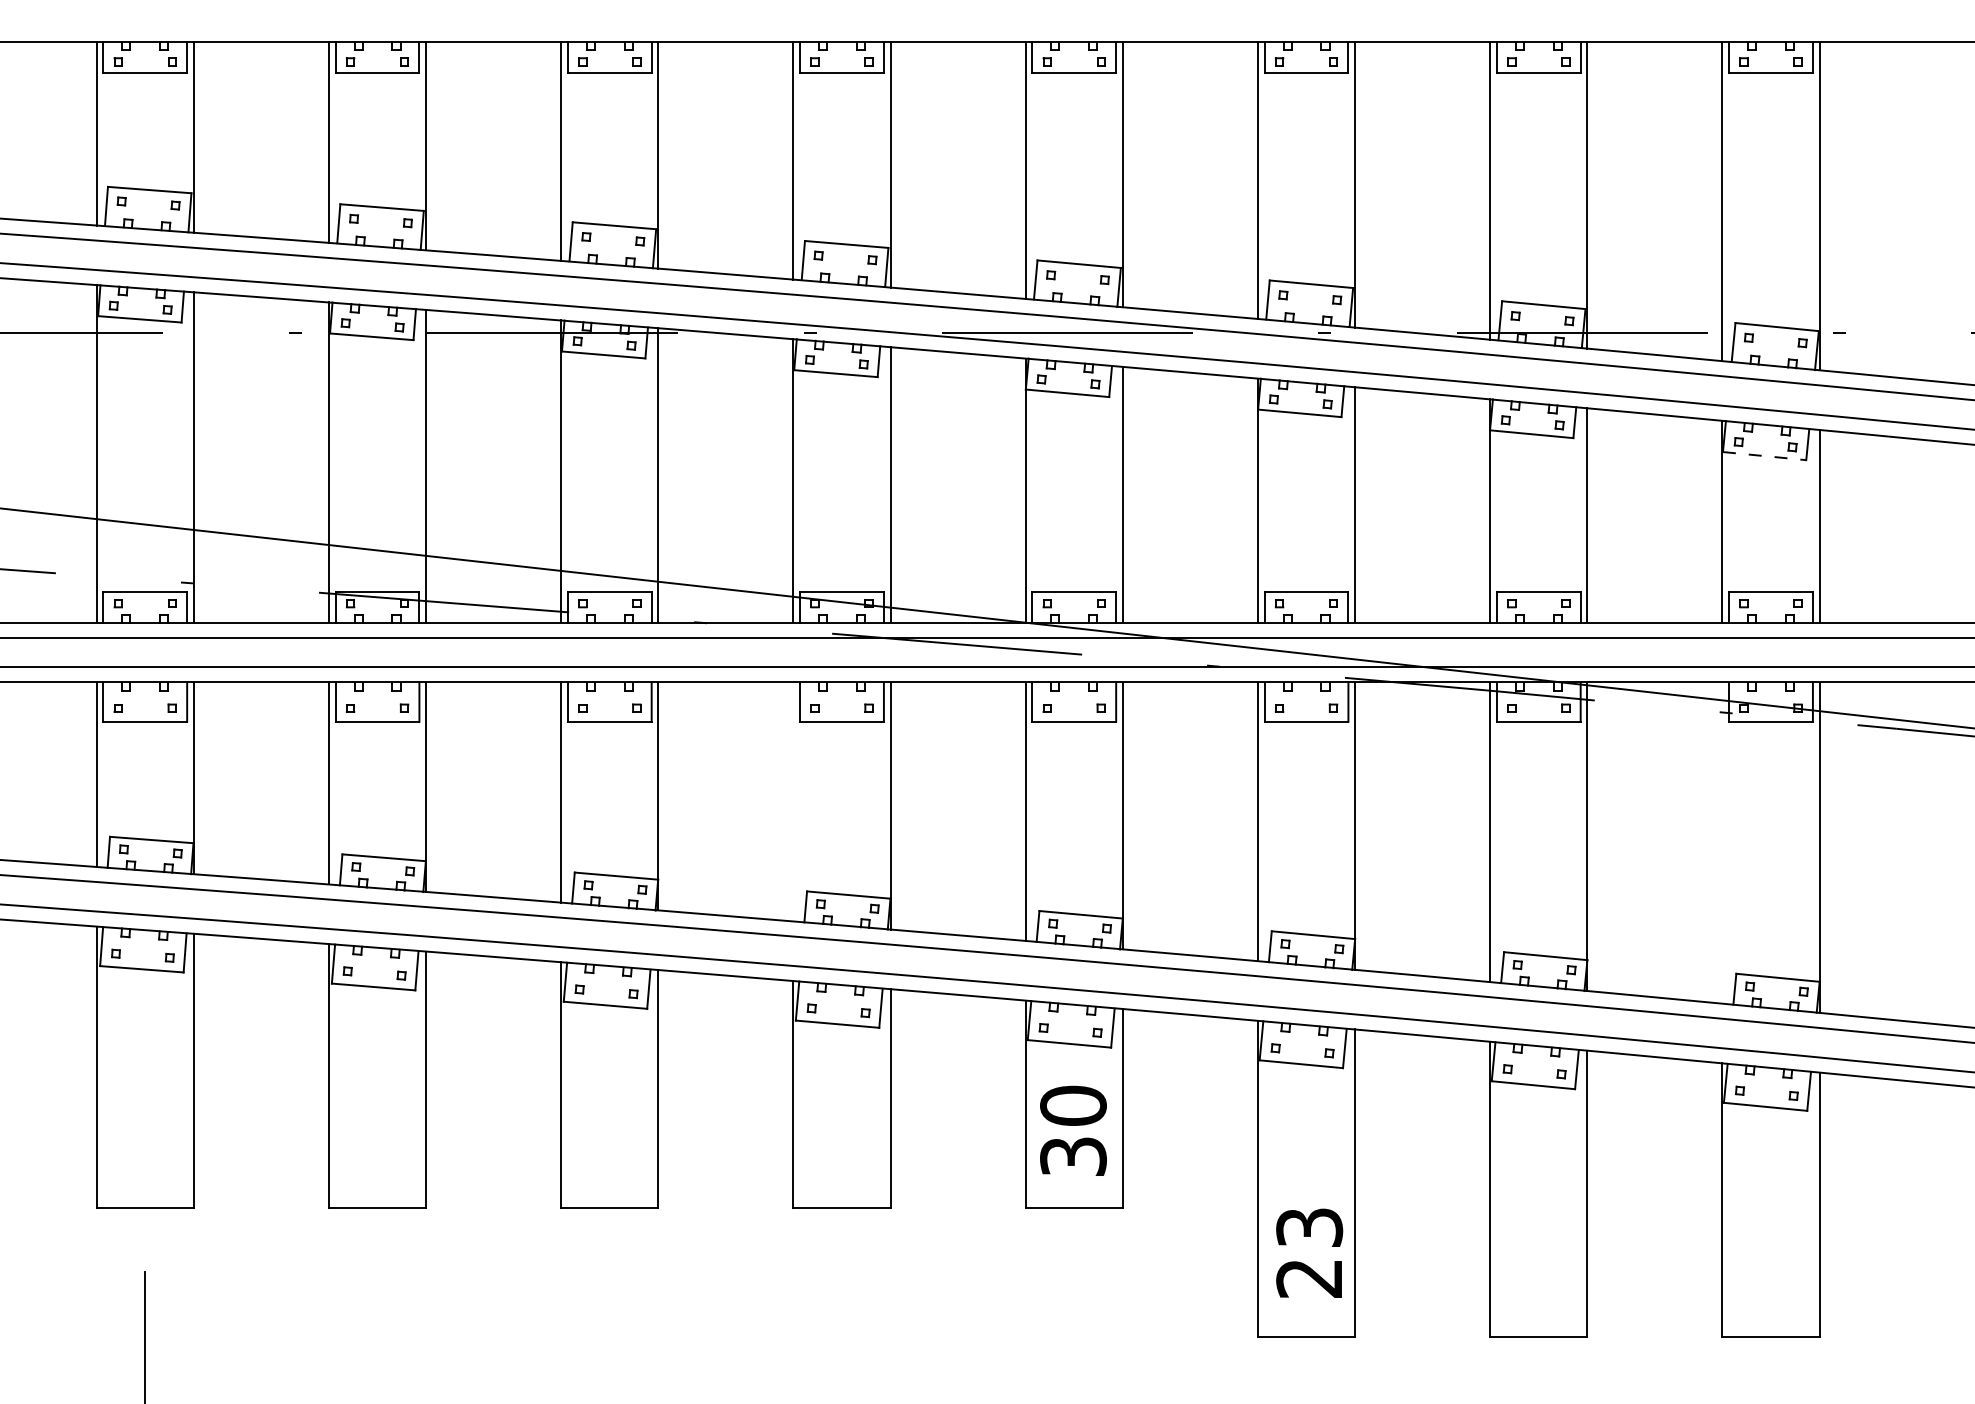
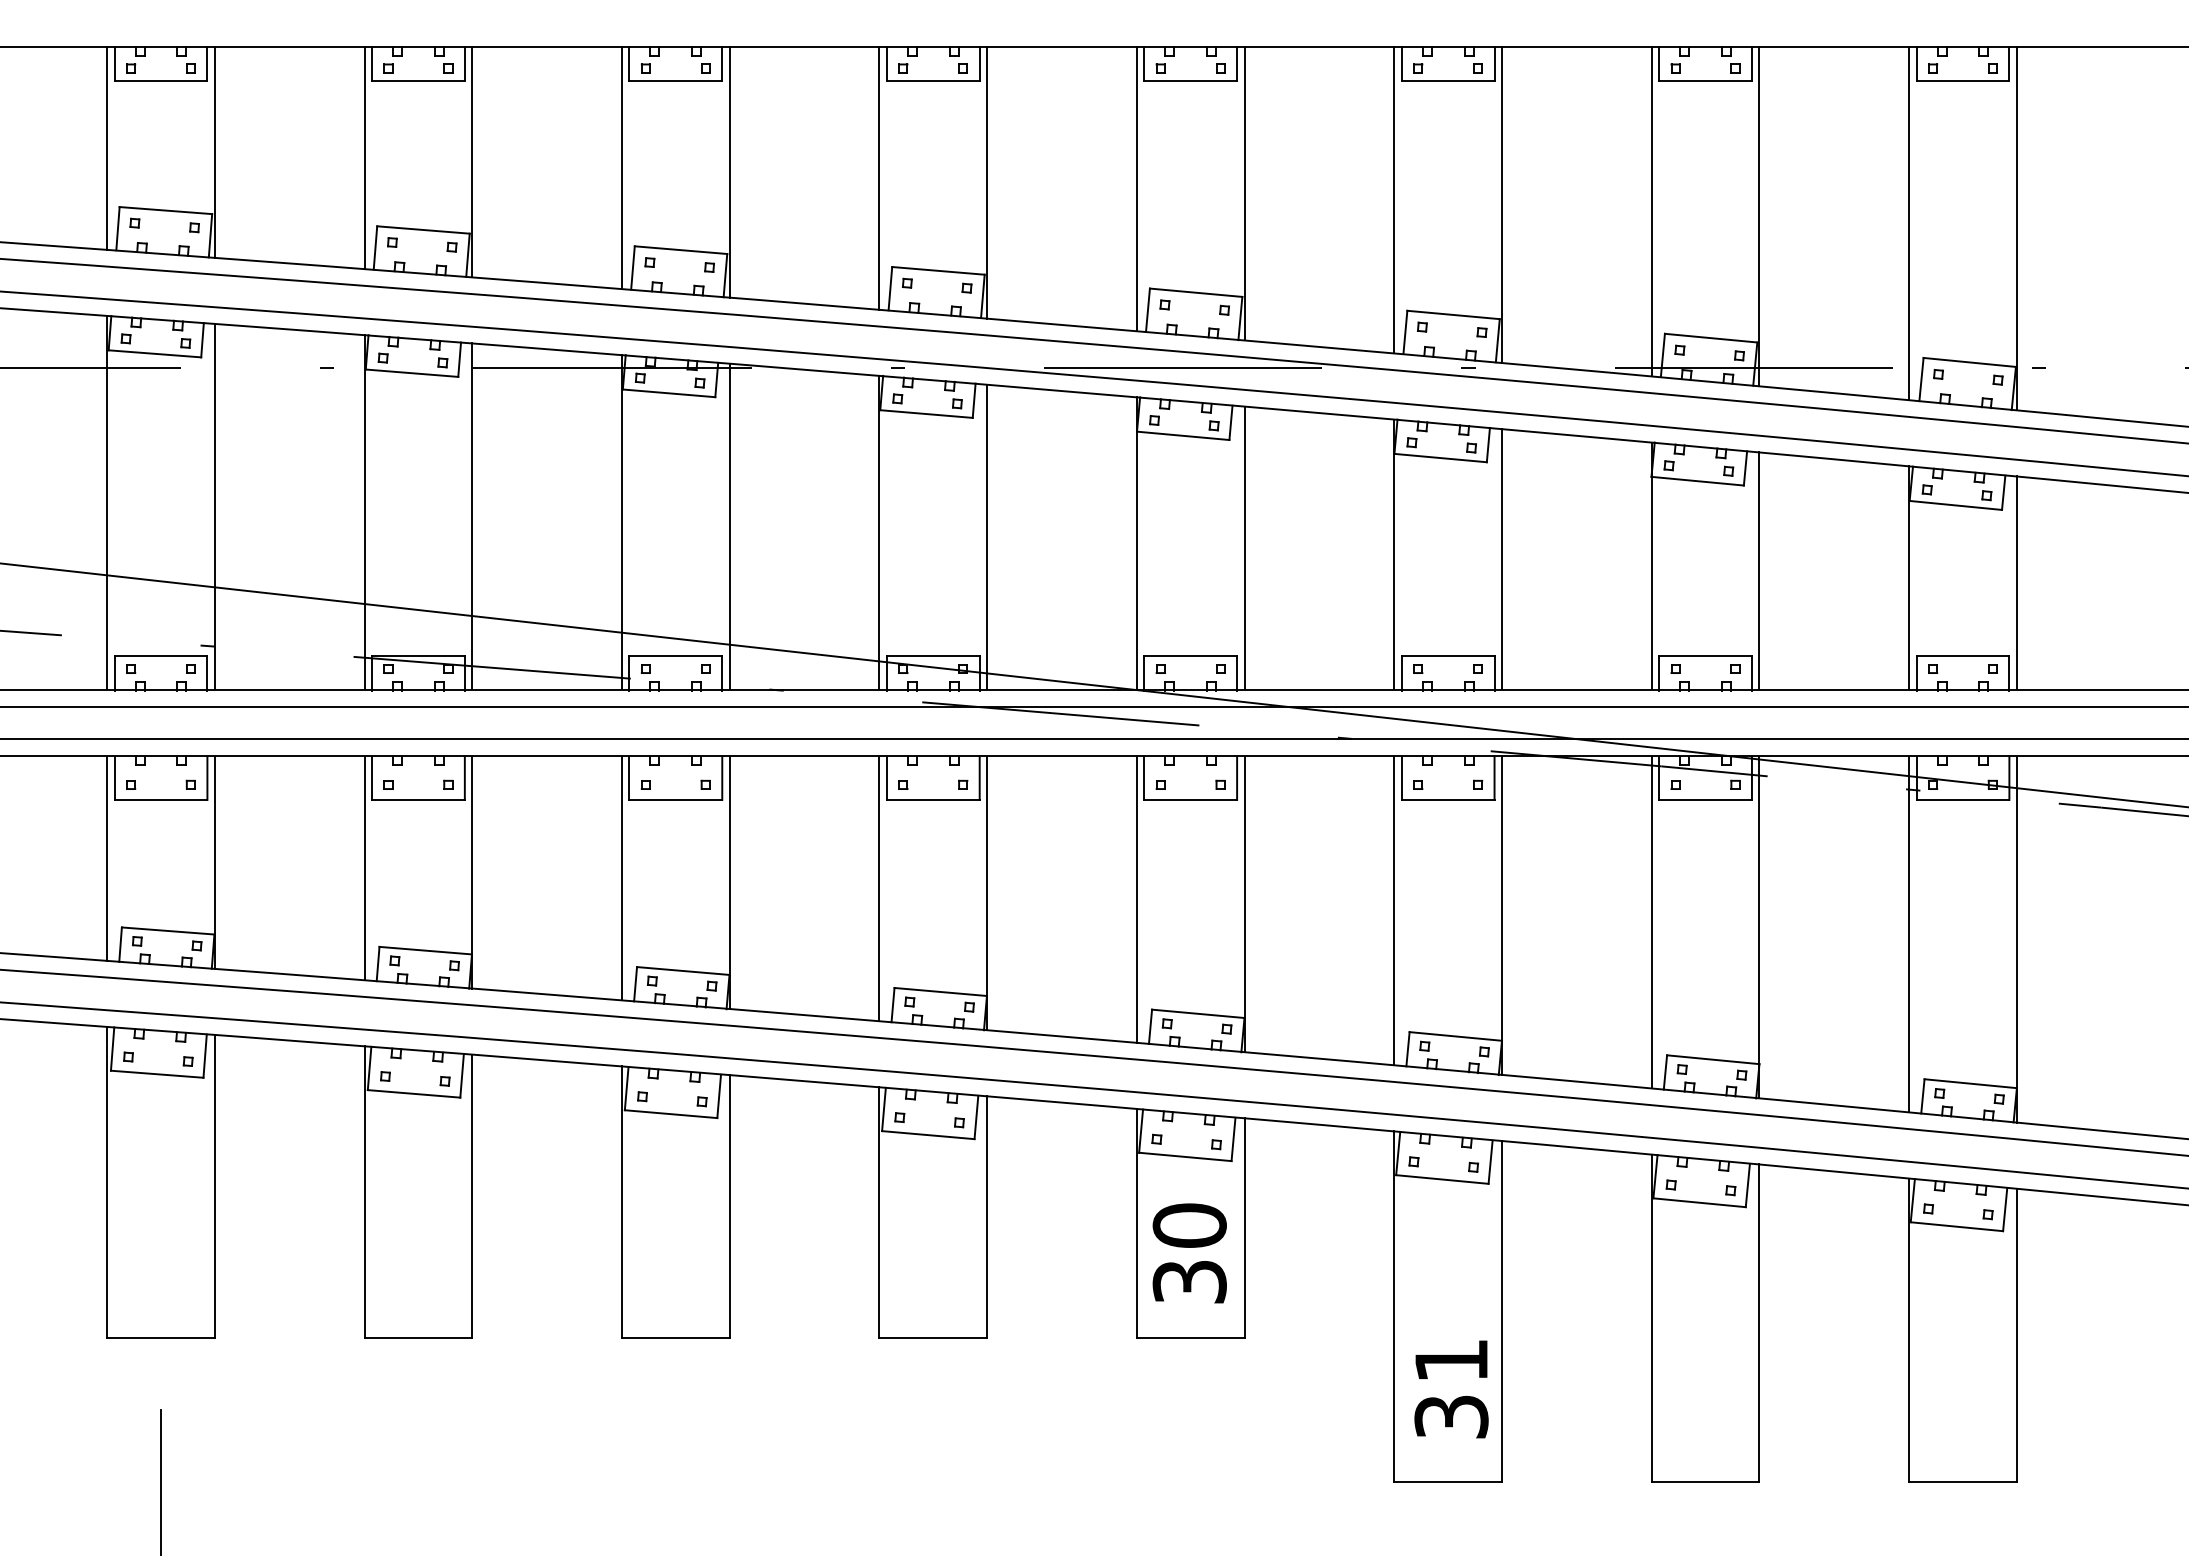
line: (1765, 456) -> (1956, 505), dashed -> solid
line: (793, 802) -> (879, 889), added
line: (1722, 843) -> (1909, 934), added
text: (1309, 1252) -> (1451, 1388), 23 -> 31

